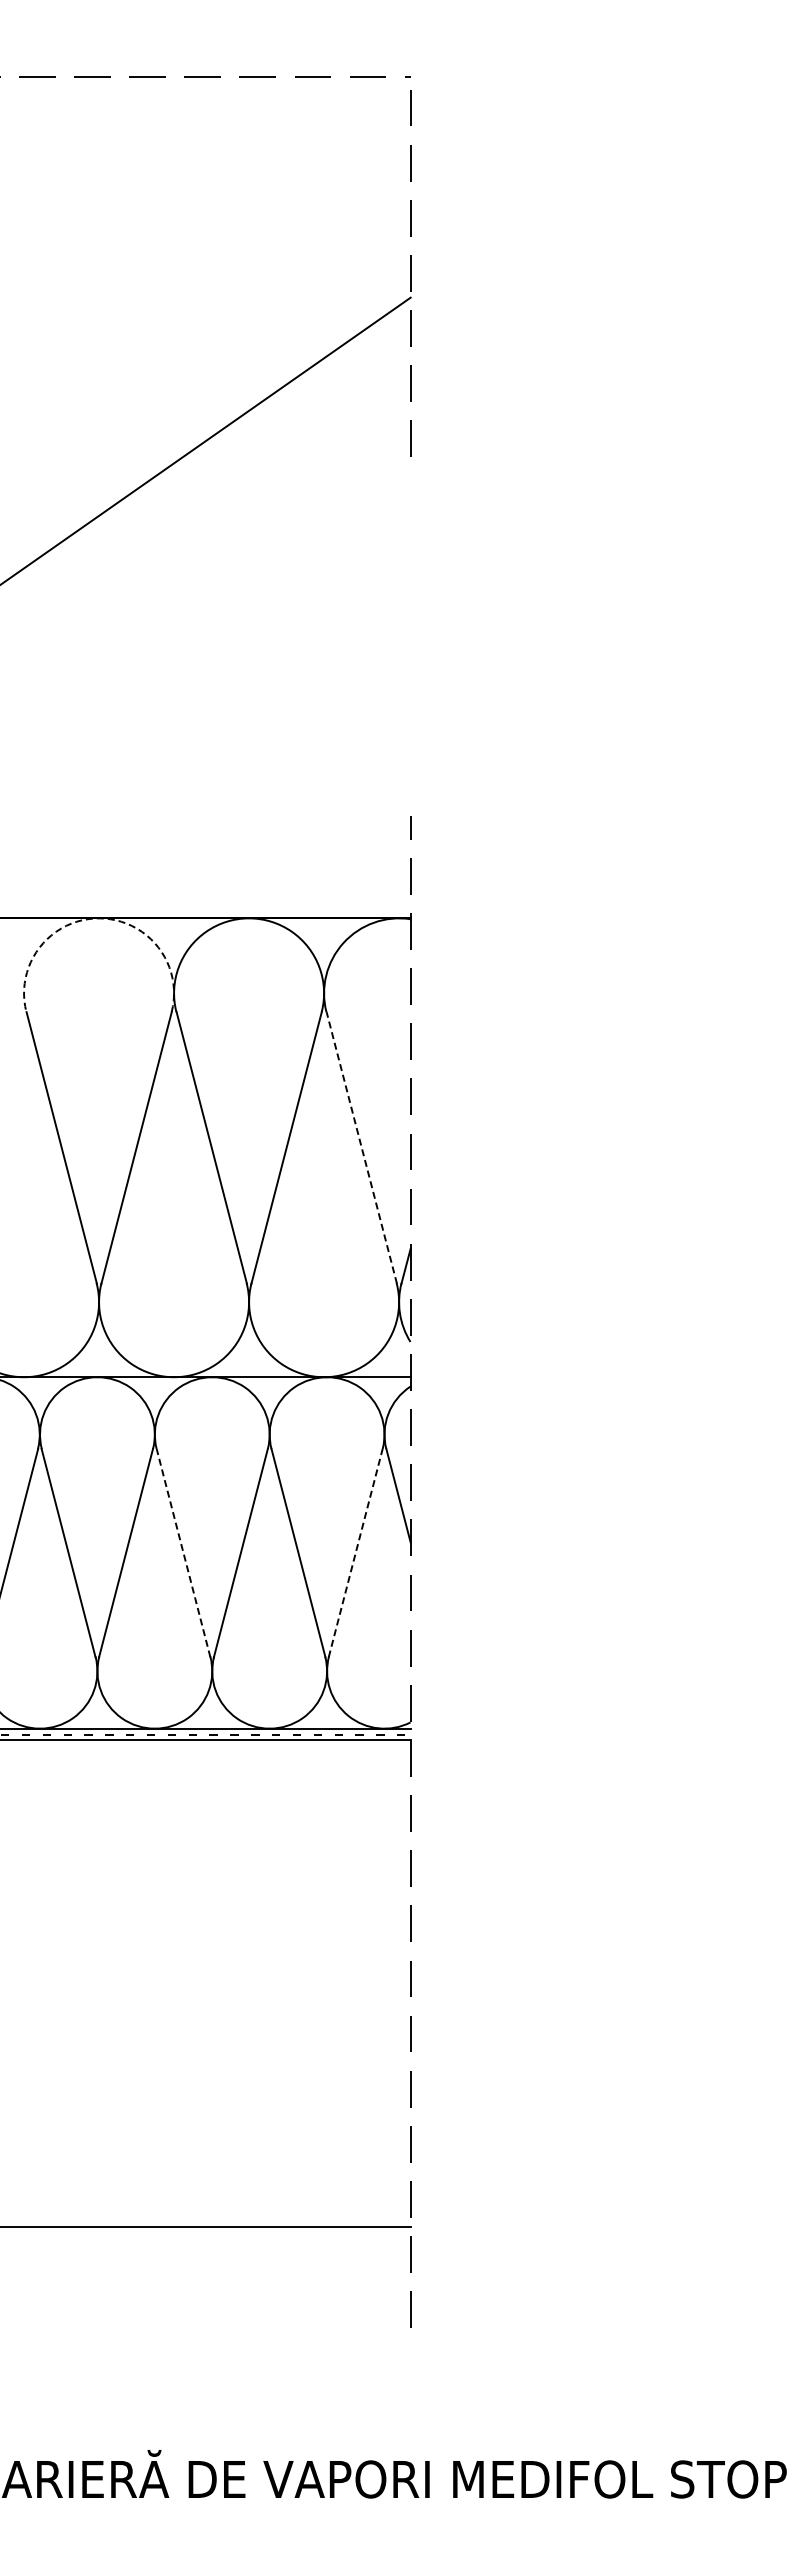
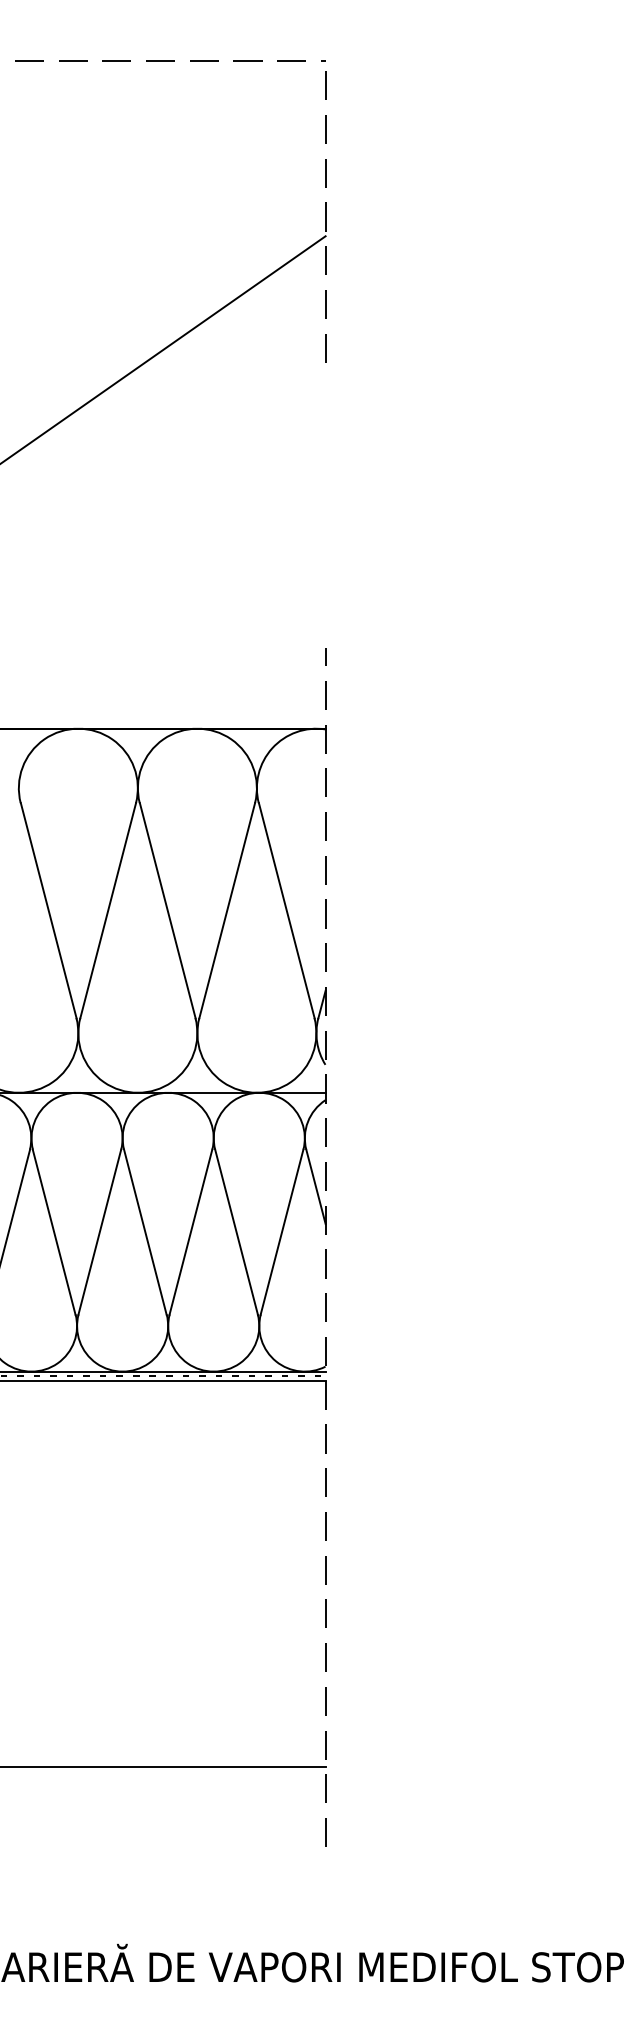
arc: (99, 918) -> (78, 728), dashed -> solid
line: (361, 1147) -> (286, 910), dashed -> solid
line: (183, 1553) -> (145, 1232), dashed -> solid
line: (355, 1553) -> (281, 1232), dashed -> solid

